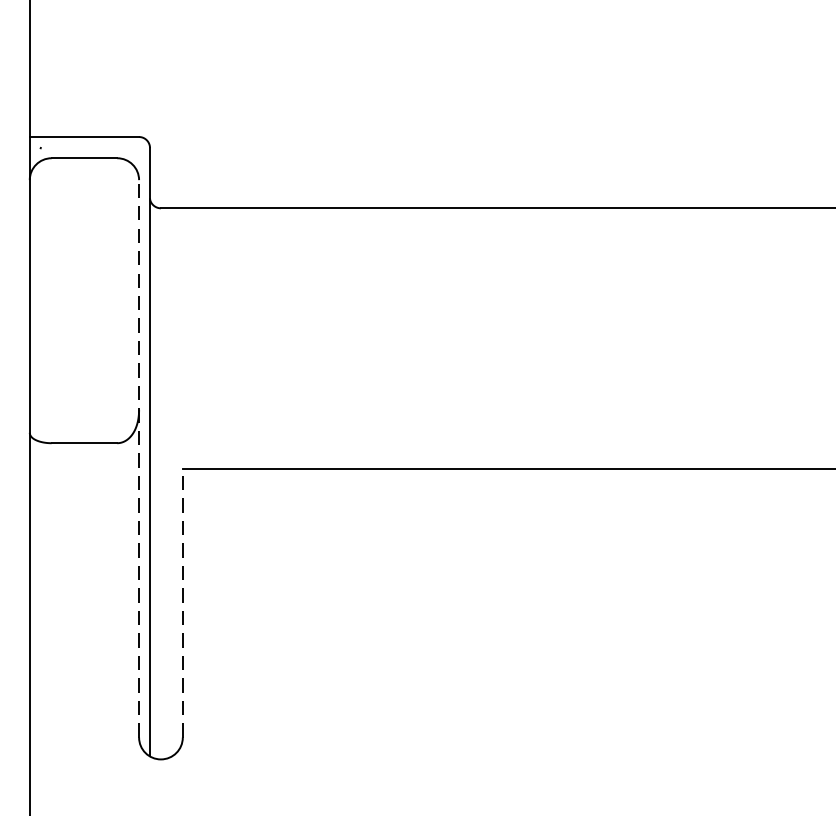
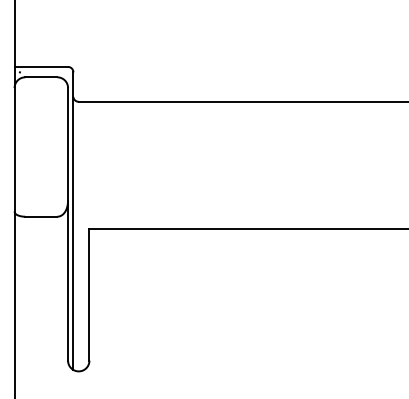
line: (139, 457) -> (68, 223), dashed -> solid
line: (182, 604) -> (89, 295), dashed -> solid

